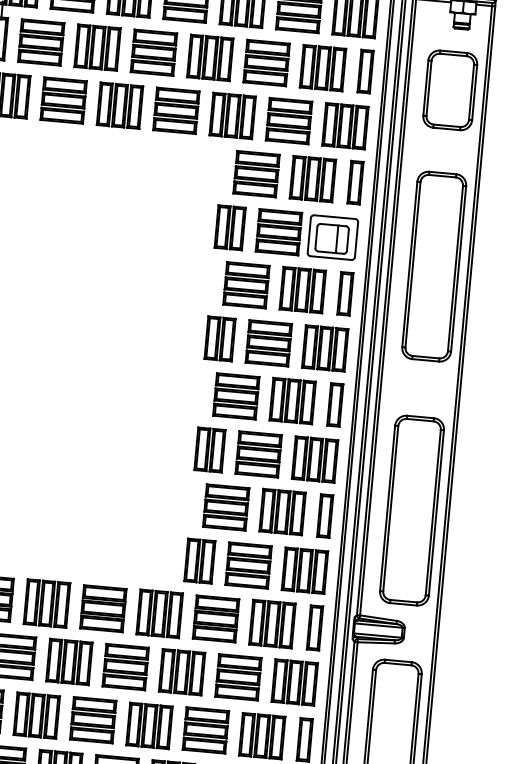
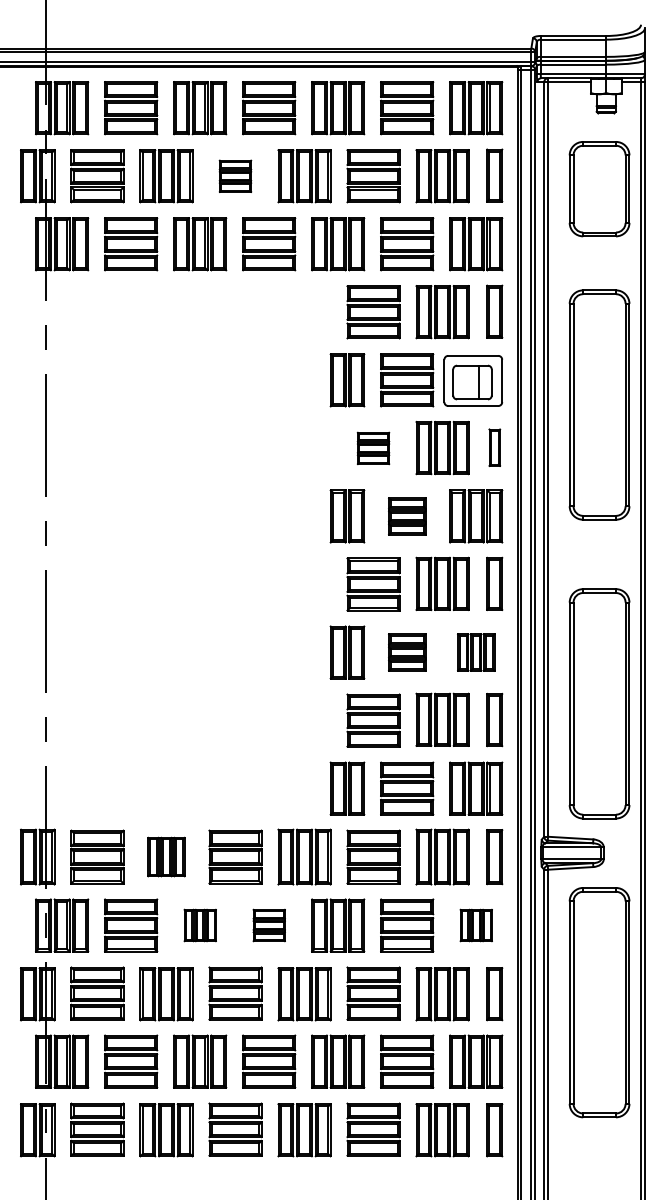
part: (153, 53) -> (235, 176), size x0.6
part: (246, 285) -> (373, 448), size x0.6
part: (345, 293) -> (494, 447), size x0.7
part: (269, 343) -> (407, 516), size x0.7
part: (259, 454) -> (407, 652), size x0.7
part: (315, 459) -> (476, 652), size x0.7
part: (47, 603) -> (166, 856), size x0.7
part: (69, 661) -> (200, 925), size x0.6
part: (126, 667) -> (269, 925), size x0.6
part: (295, 682) -> (476, 925), size x0.6

